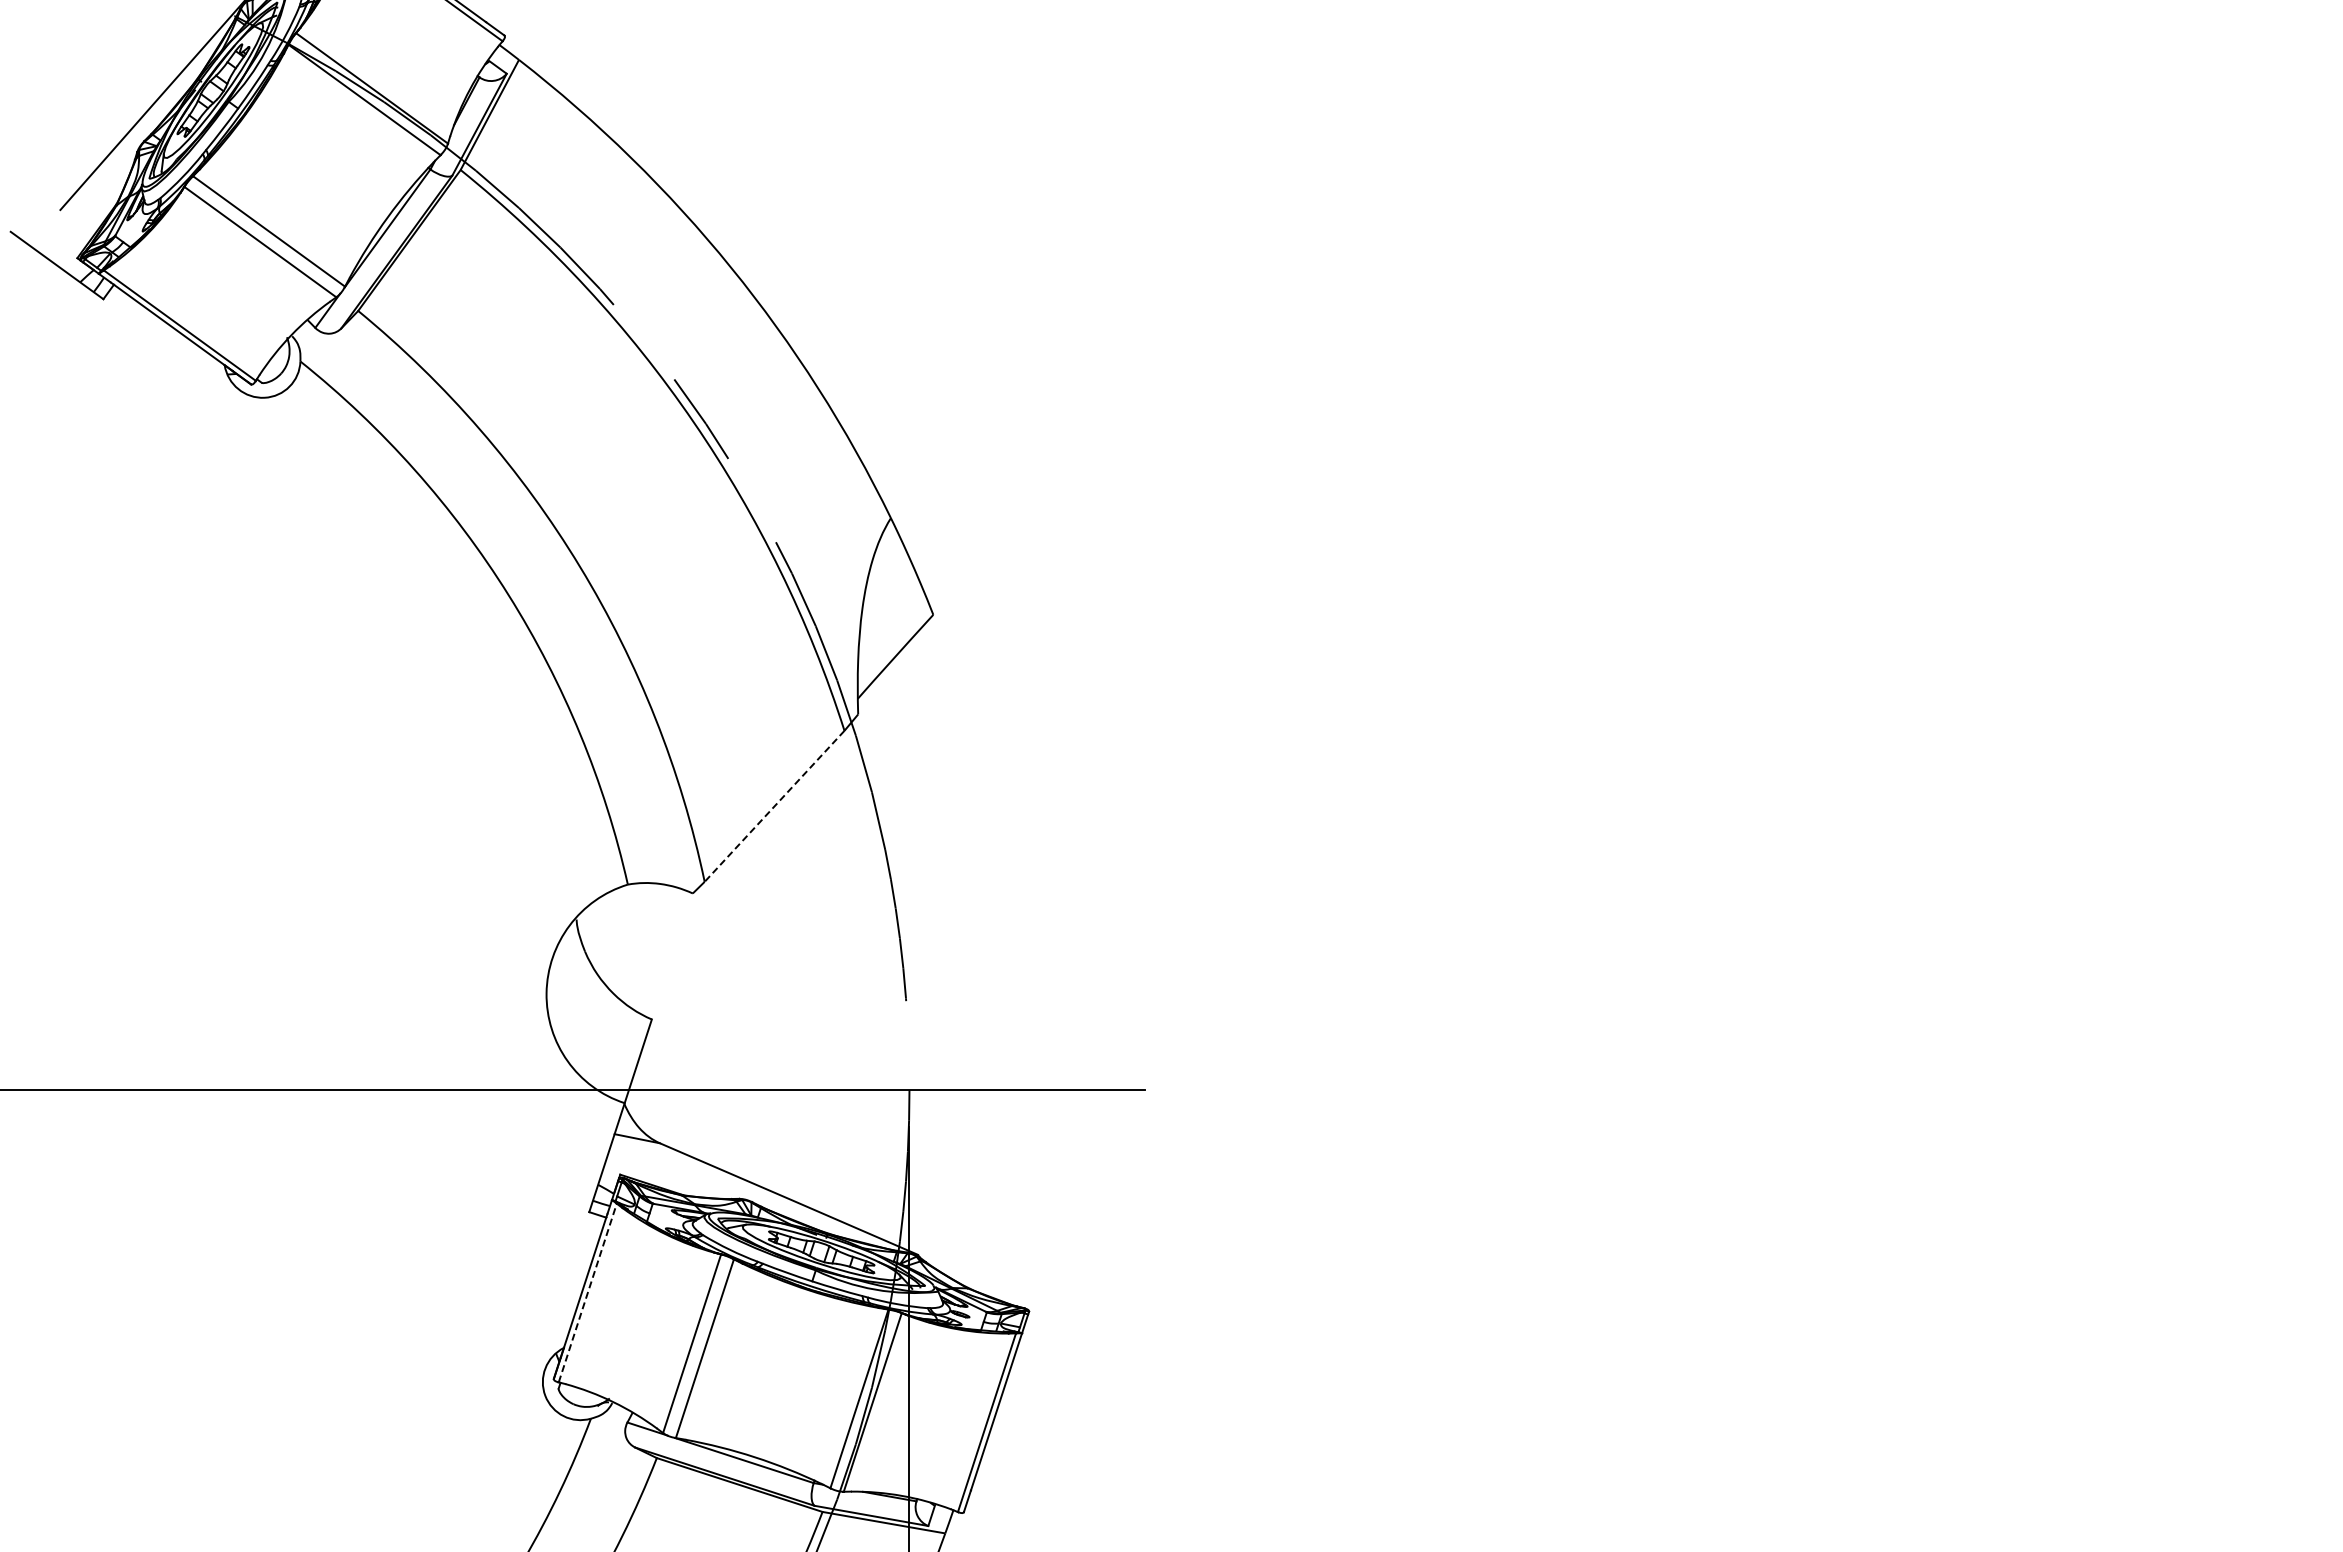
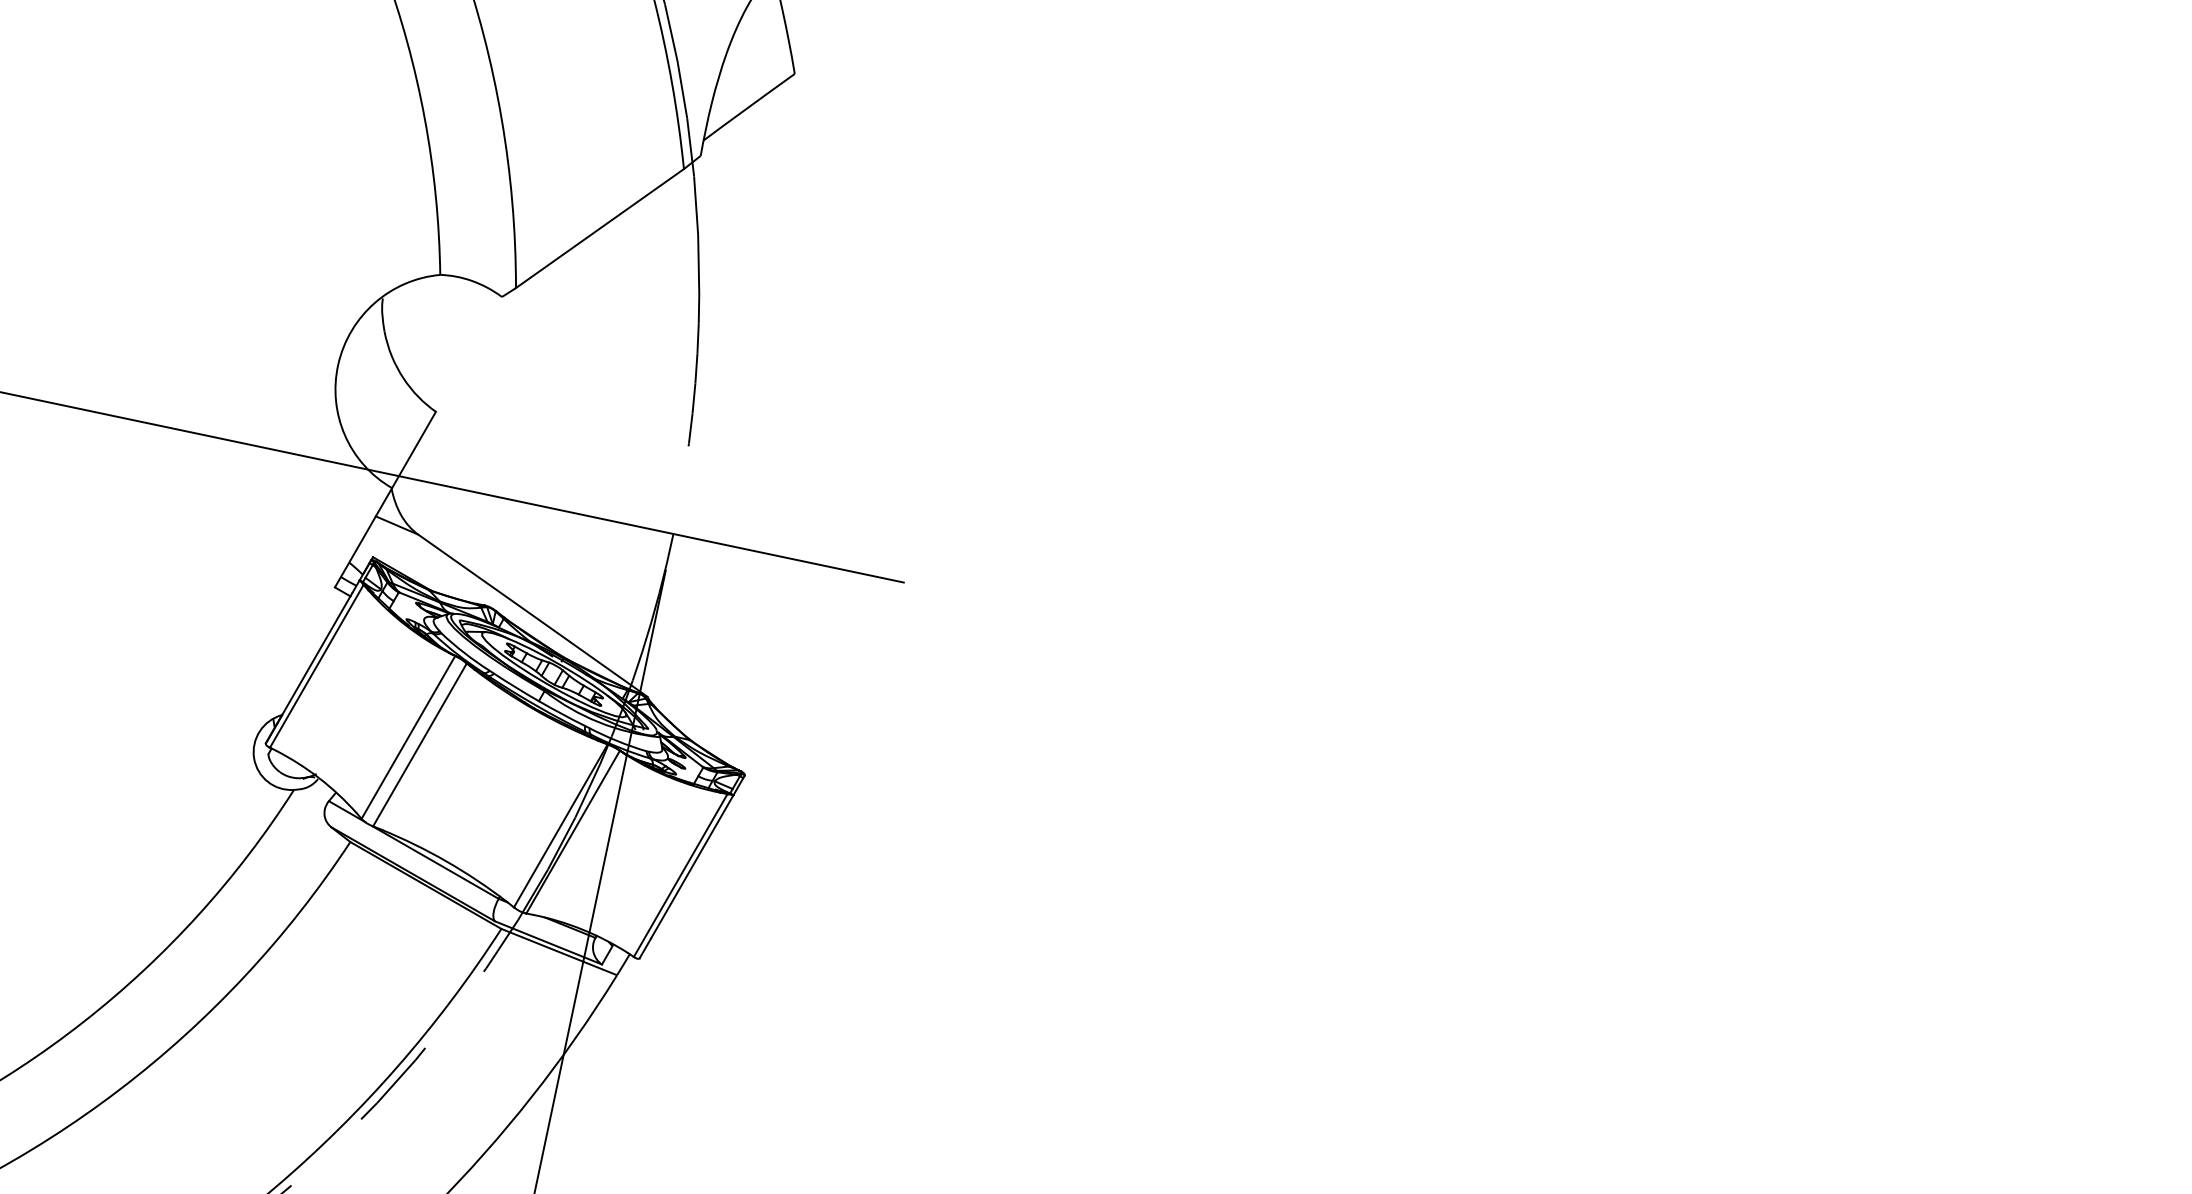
line: (774, 806) -> (599, 228), dashed -> solid
line: (587, 1293) -> (316, 666), dashed -> solid

